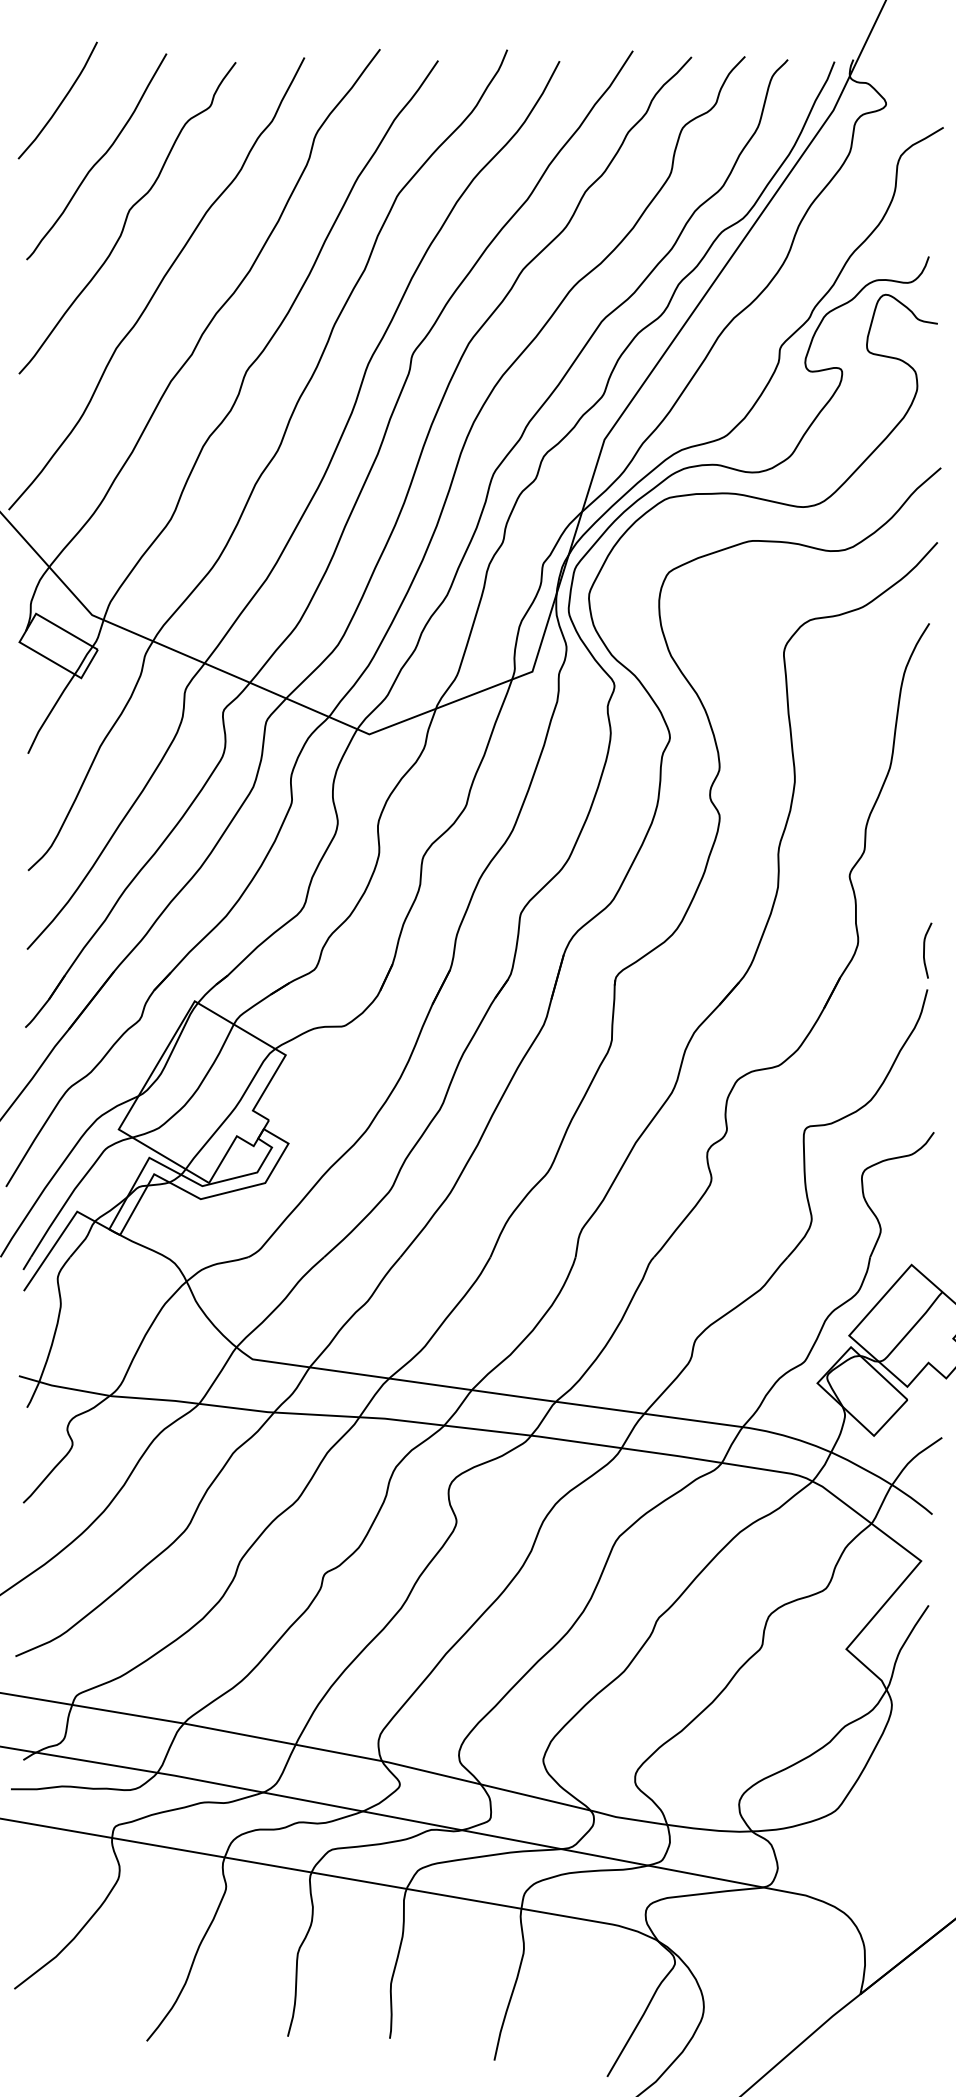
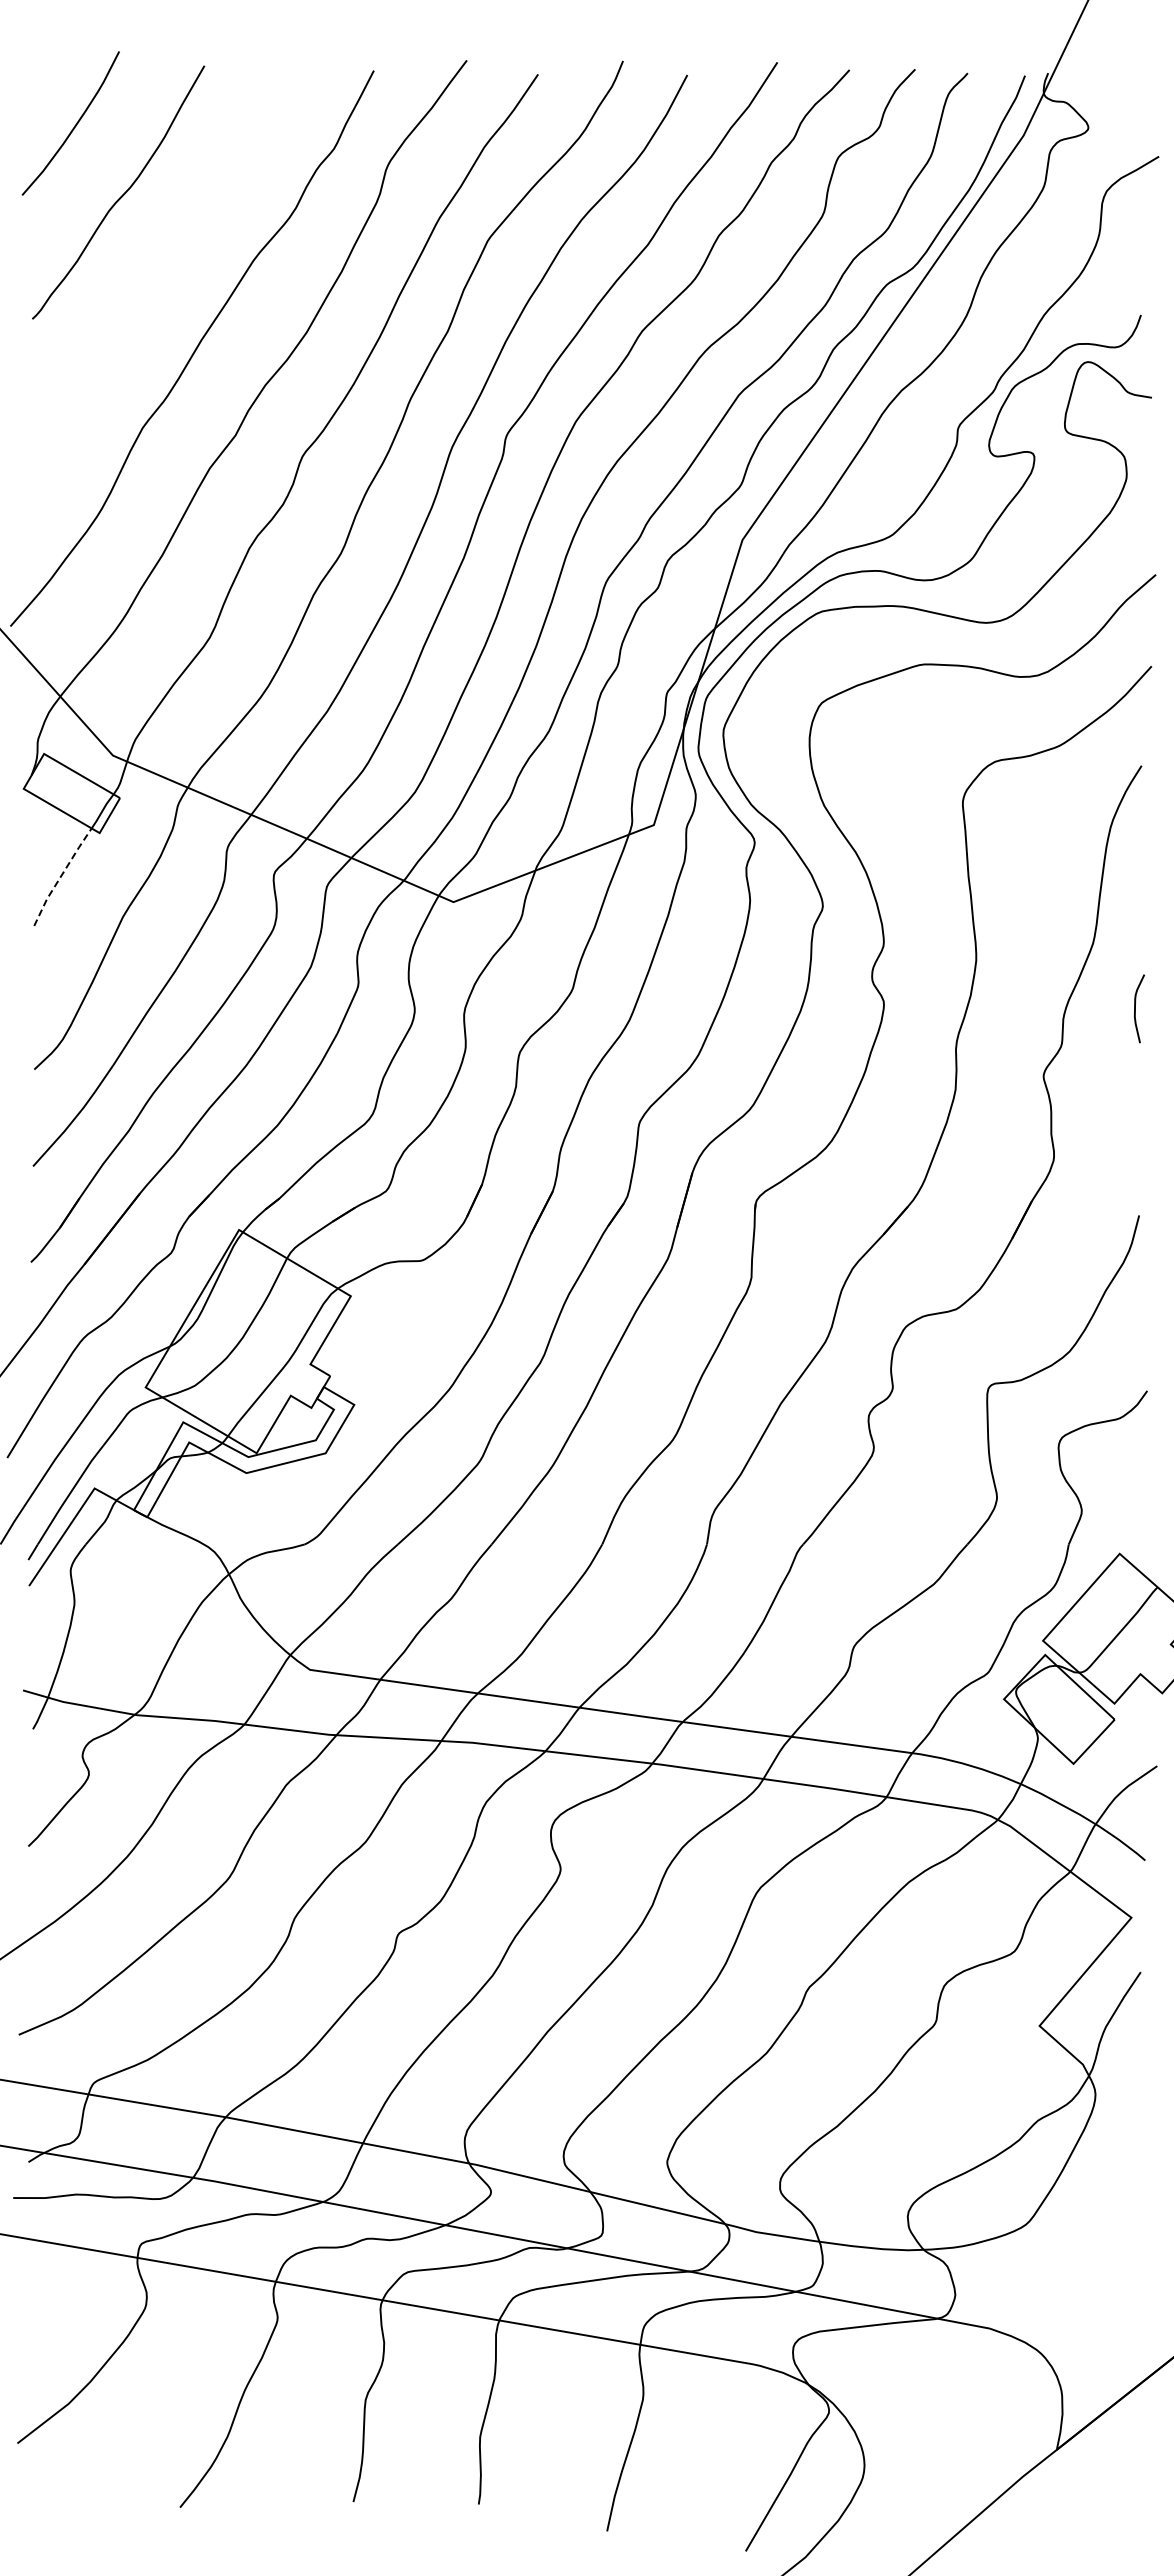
curve: (127, 217) -> (156, 267), removed
line: (50, 713) -> (61, 876), solid -> dashed
curve: (924, 950) -> (1135, 1008), moved

